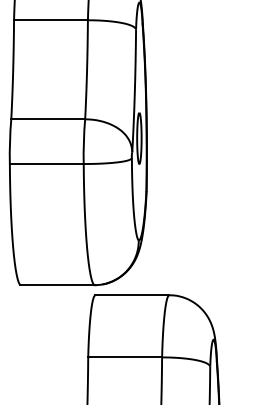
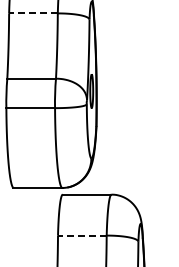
line: (49, 20) -> (32, 13), solid -> dashed
line: (123, 357) -> (81, 235), solid -> dashed

